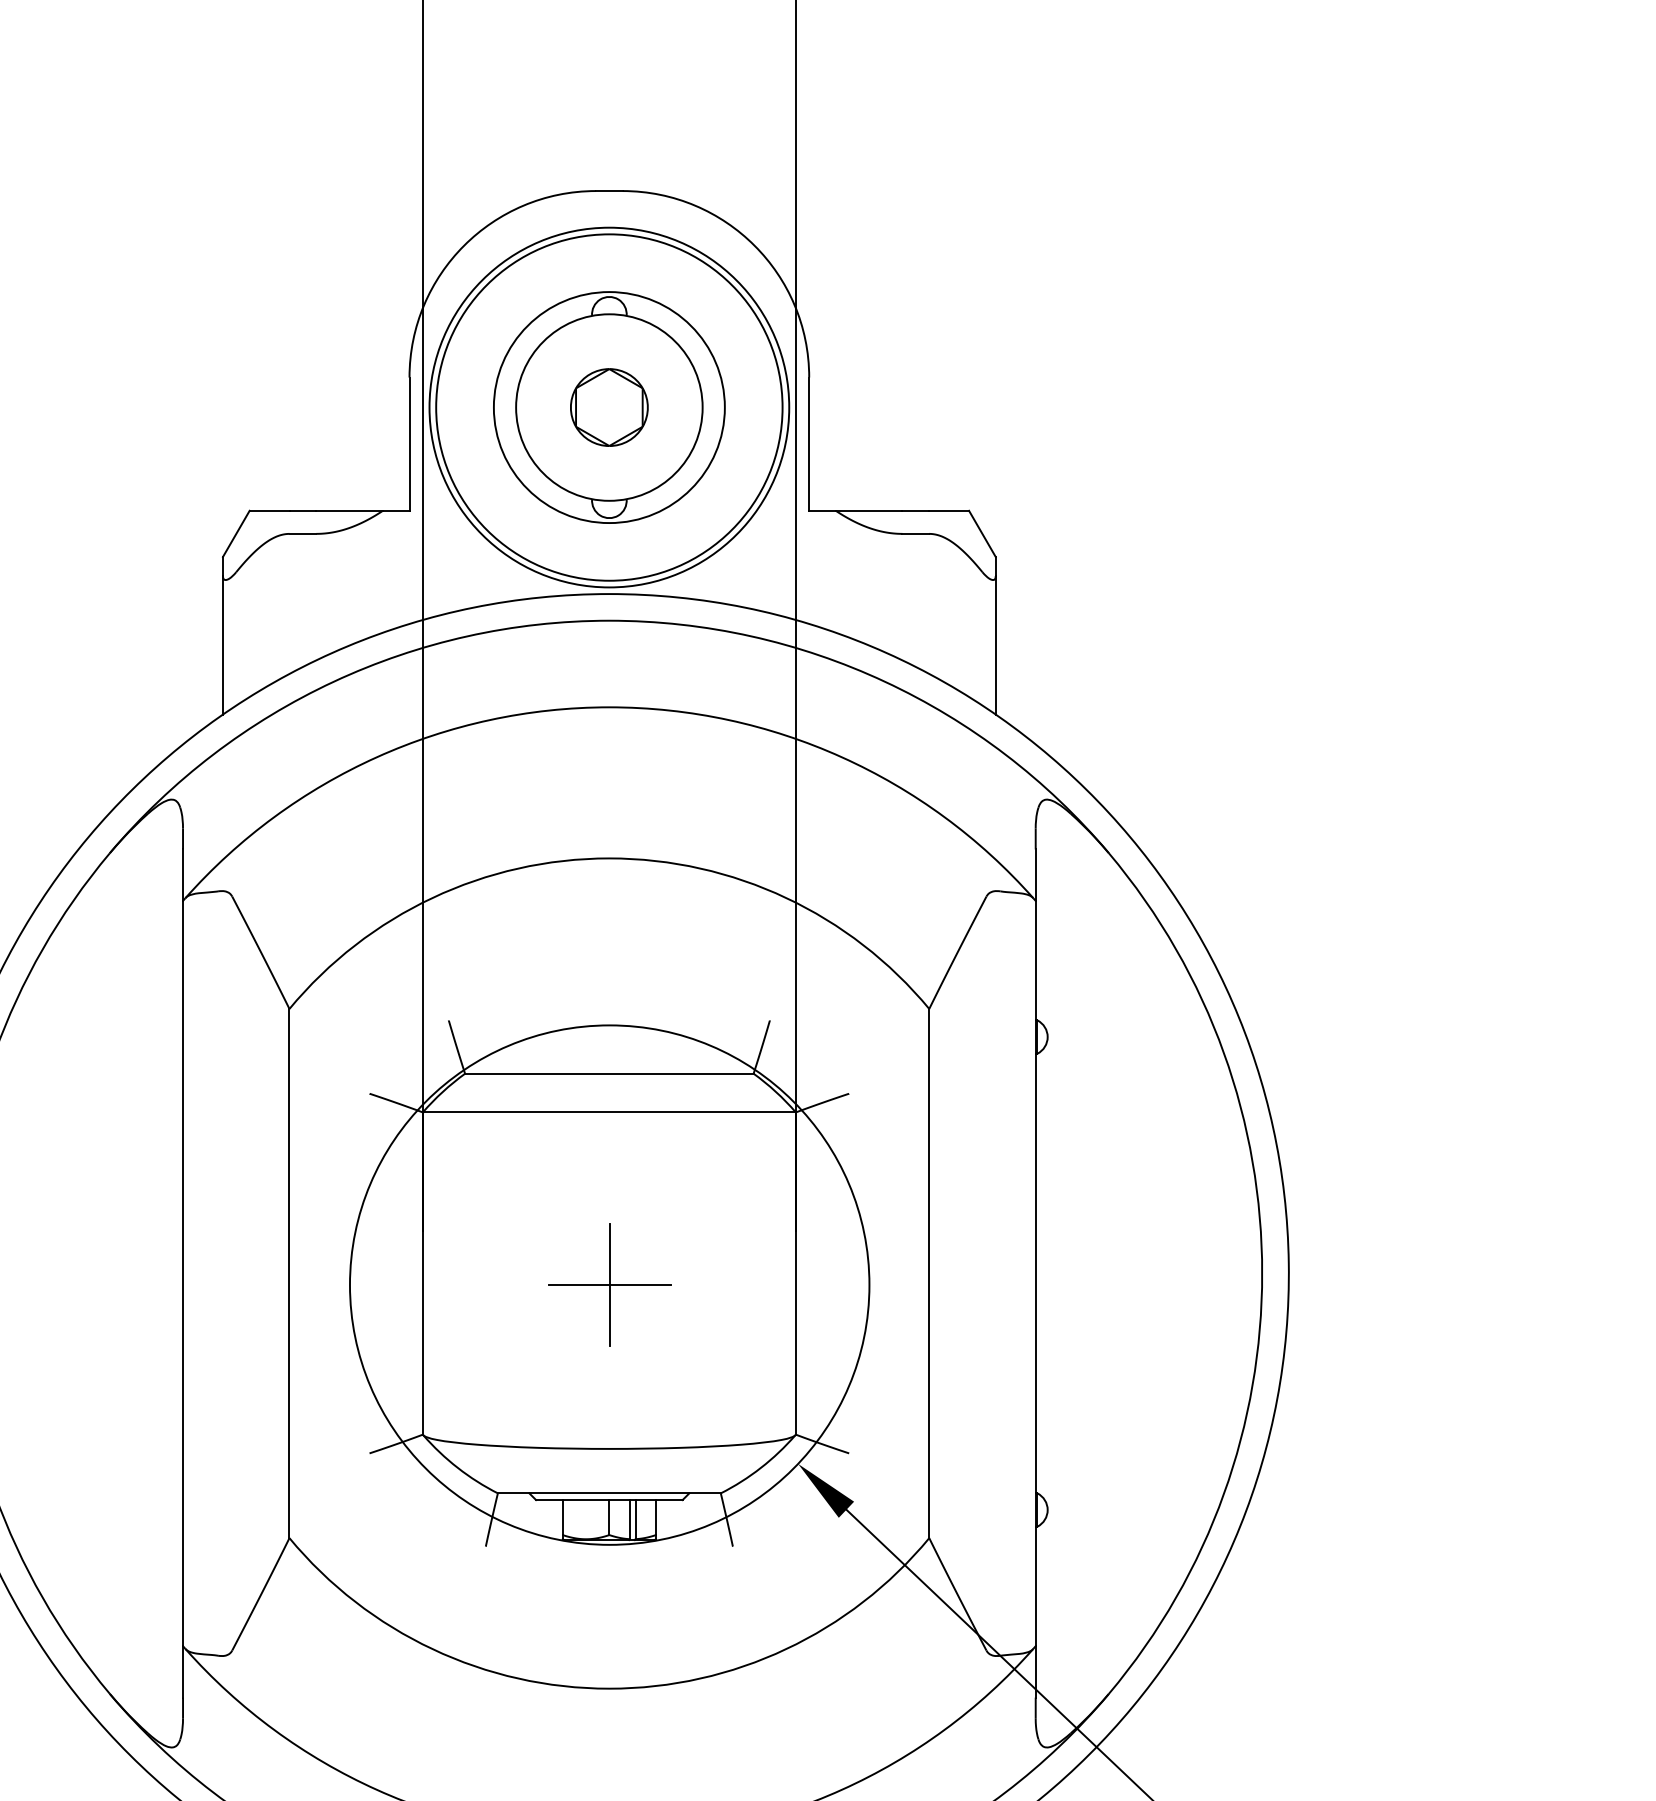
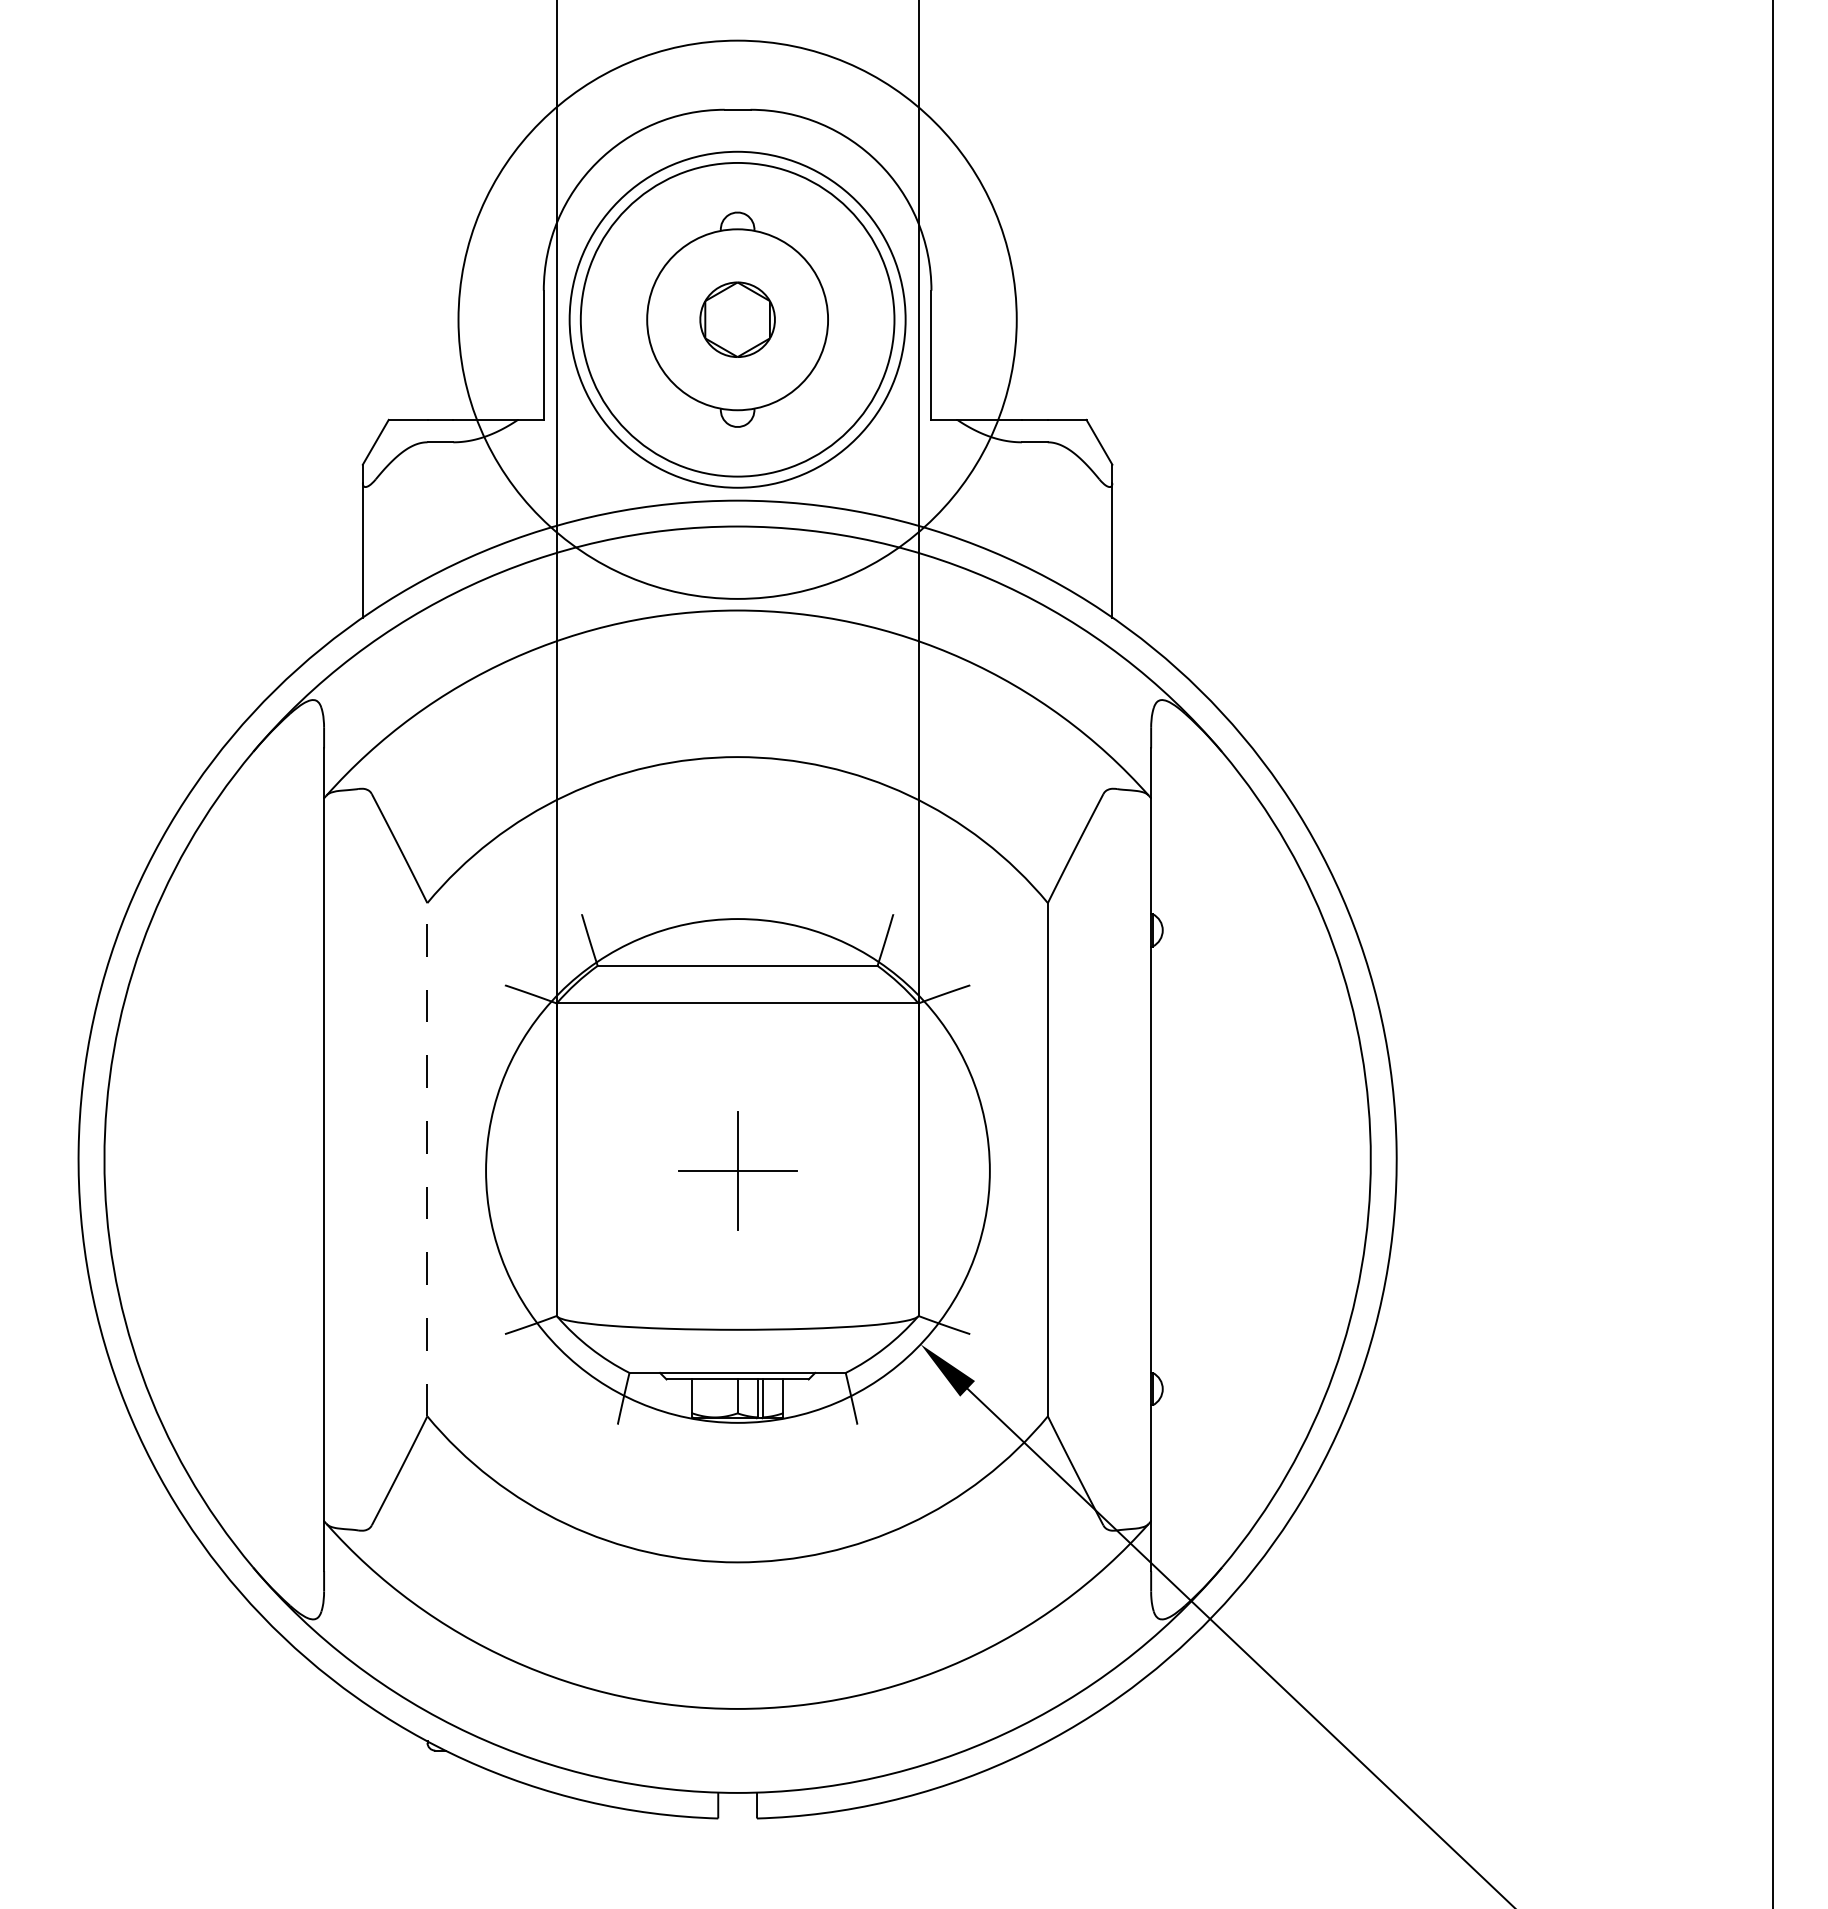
circle: (609, 407) -> (737, 319), size x1.4
circle: (609, 407) -> (737, 319), size x1.6
line: (289, 1273) -> (427, 1159), solid -> dashed

